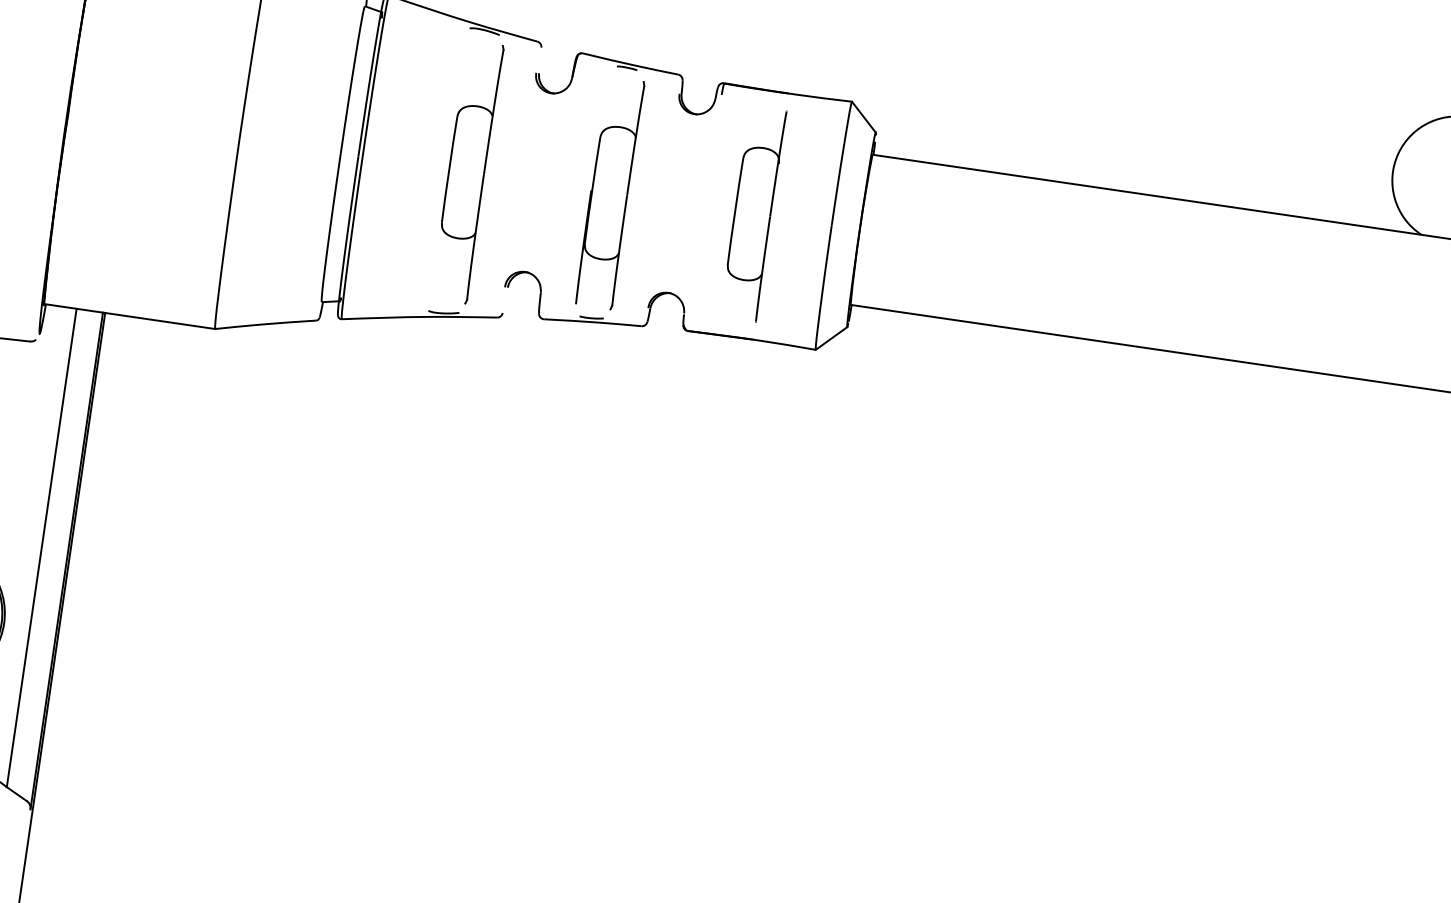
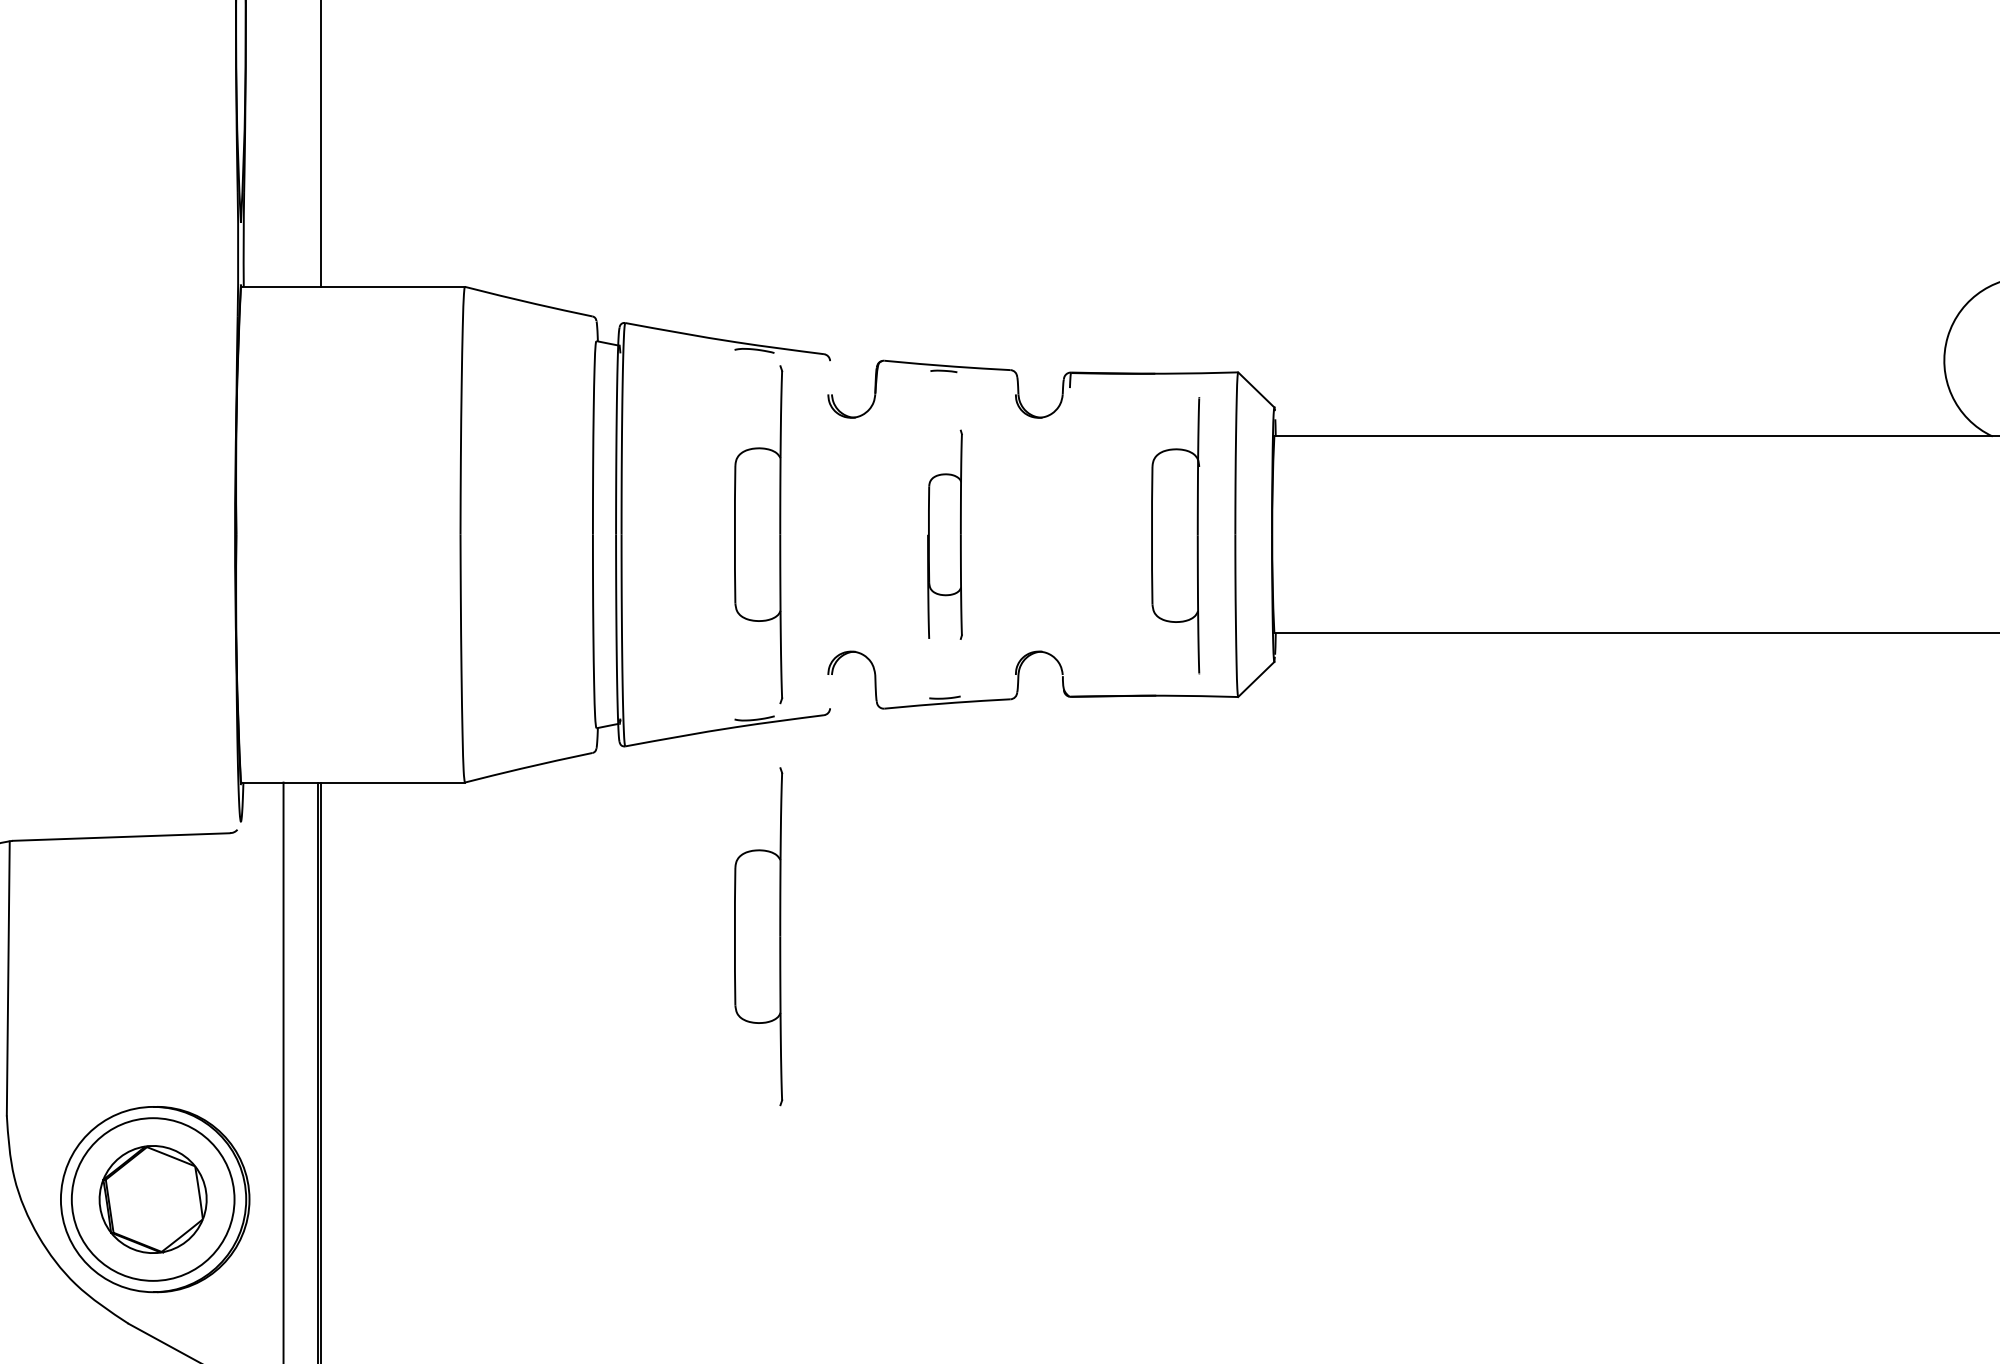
part: (609, 192) -> (944, 534), size x0.7
part: (753, 213) -> (1175, 535), moved
part: (422, 479) -> (758, 936), added

